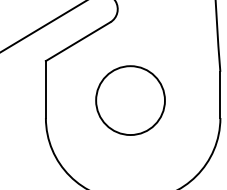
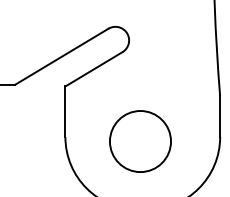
circle: (130, 100) -> (140, 141), moved

